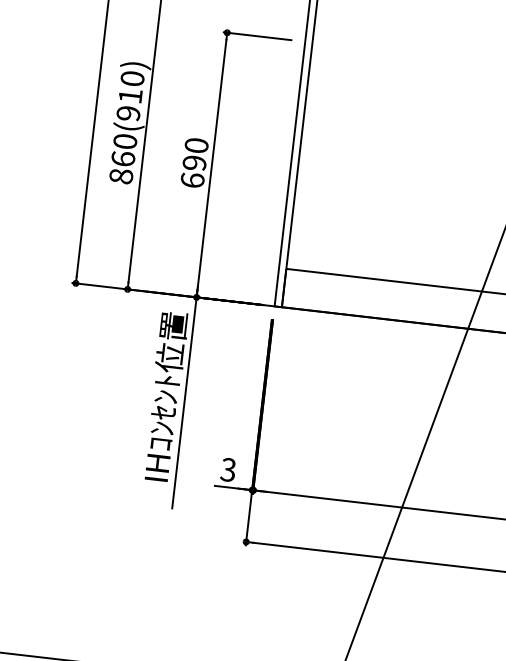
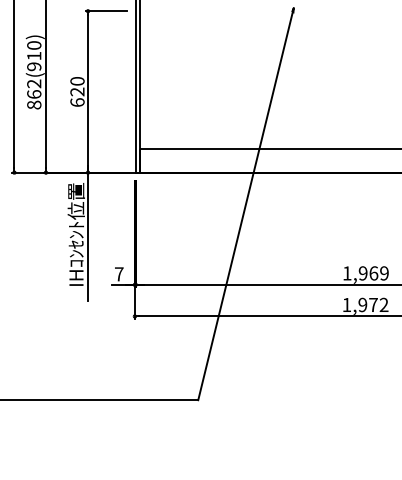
text: (125, 141) -> (34, 83), 860(910) -> 862(910)
text: (194, 162) -> (77, 91), 690 -> 620
text: (227, 470) -> (118, 274), 3 -> 7

